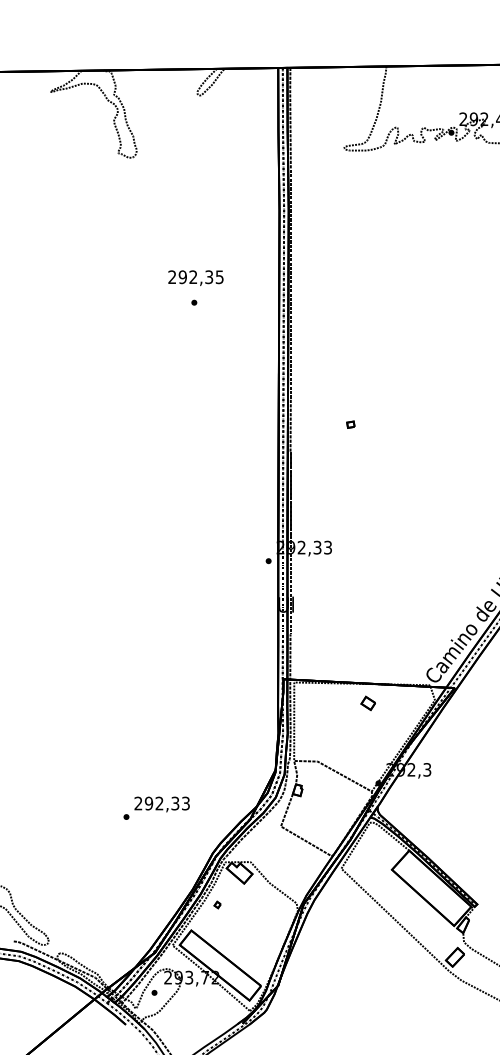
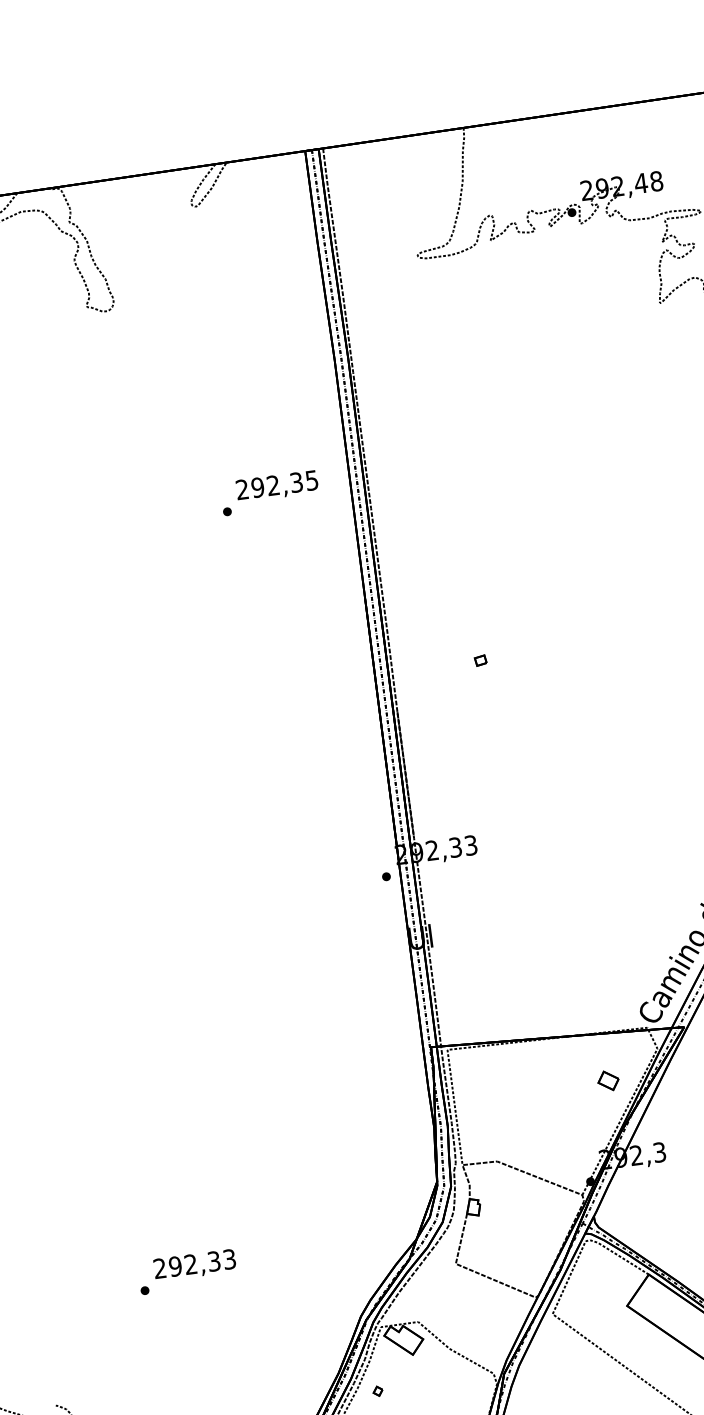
text: (195, 277) -> (276, 485), moved
part: (367, 703) -> (607, 1081), moved
text: (156, 807) -> (187, 1270), moved

